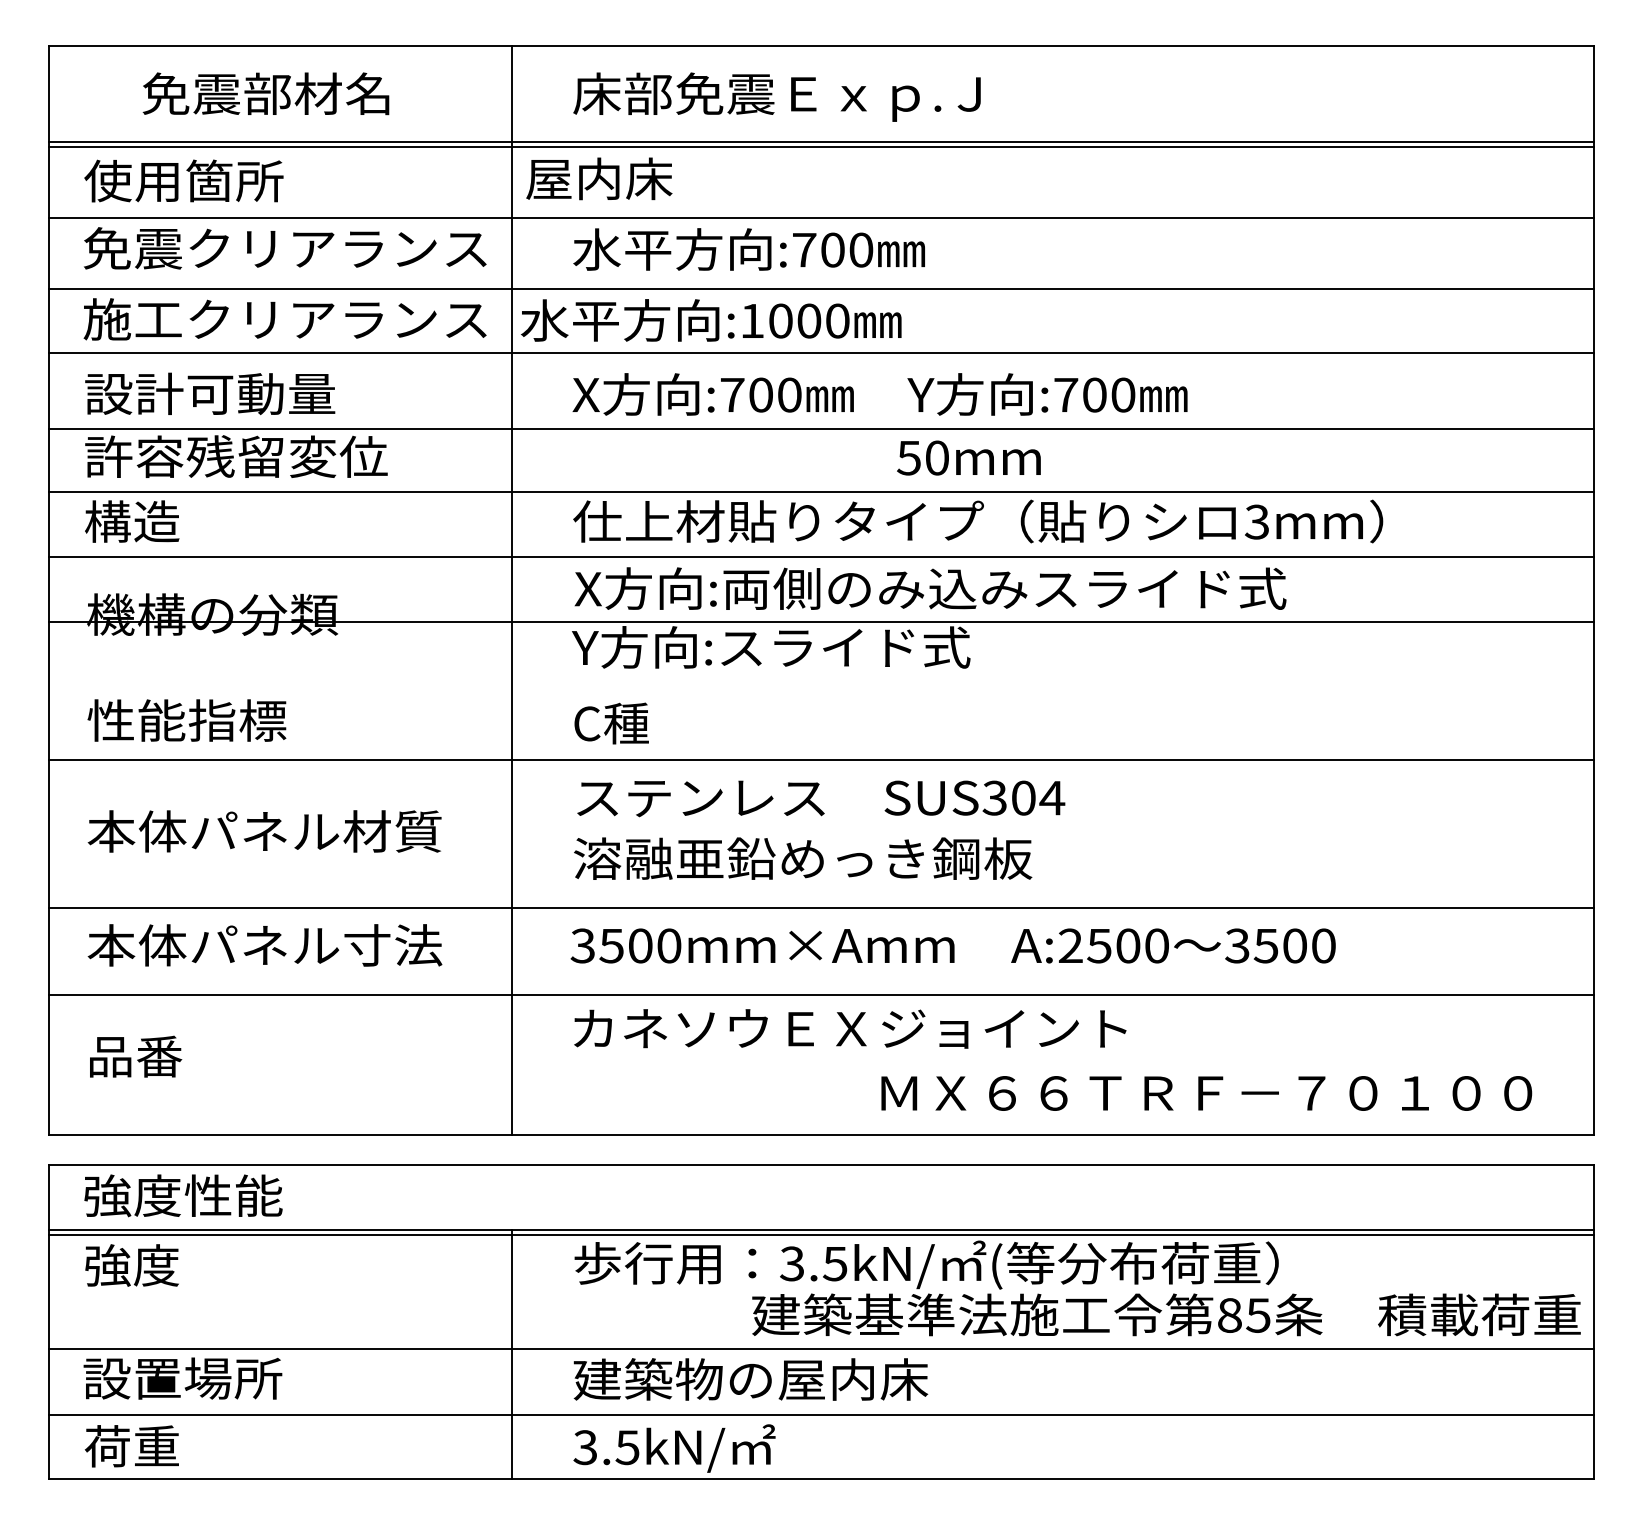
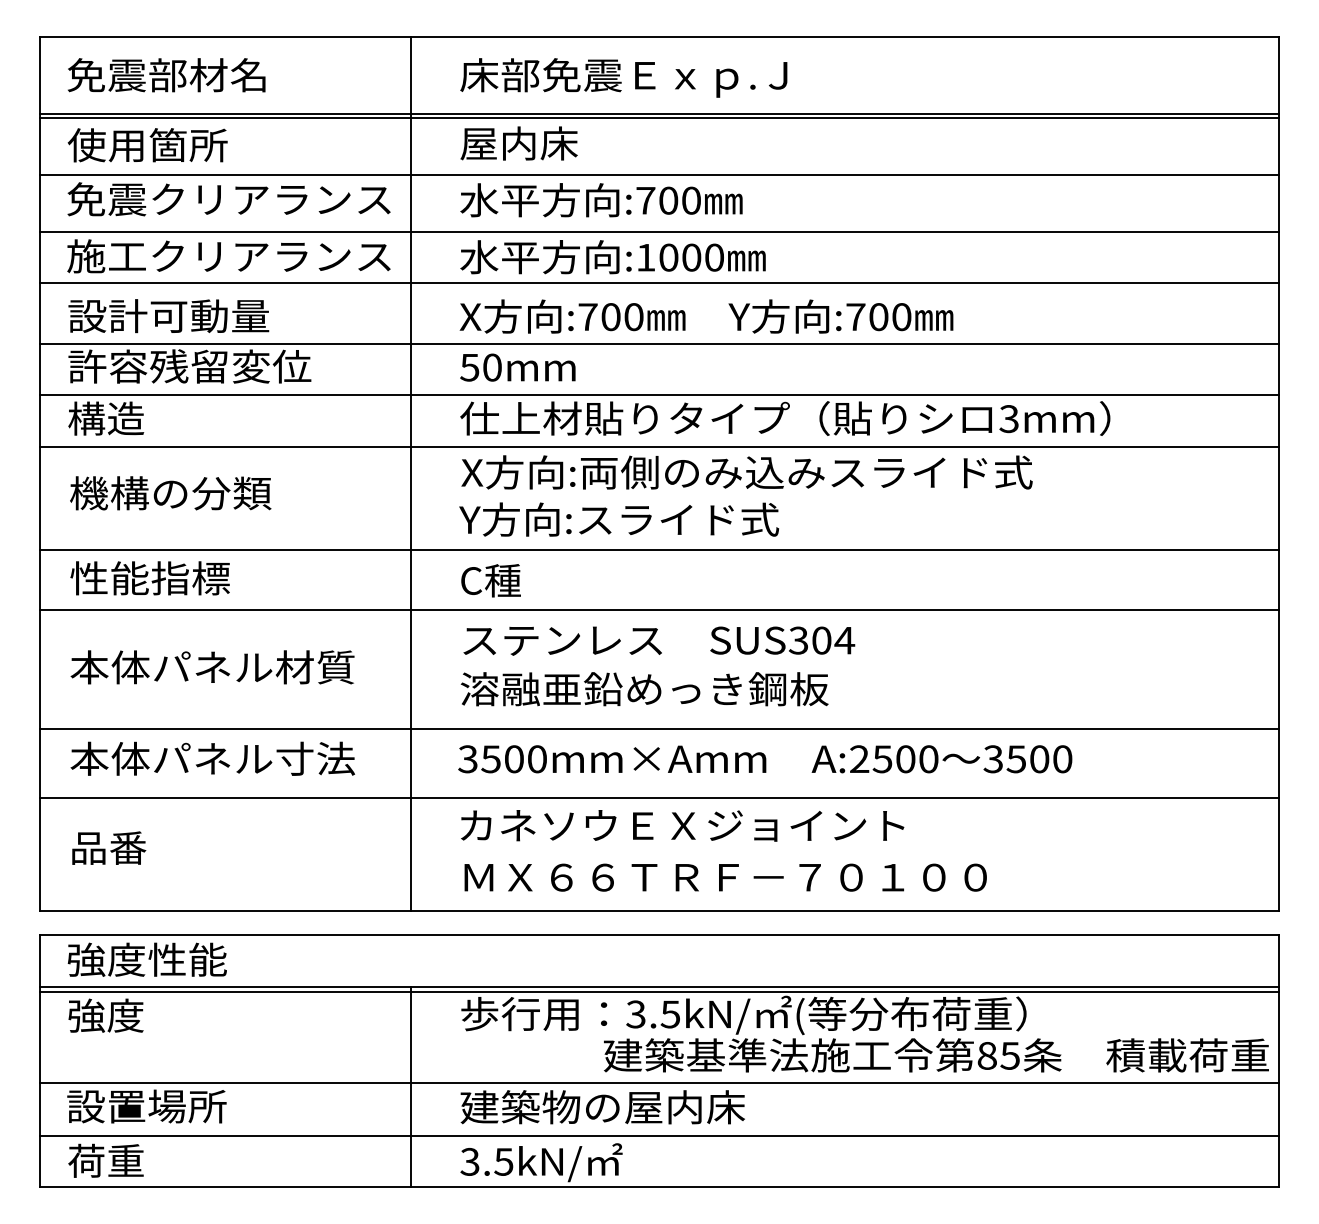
text: (265, 94) -> (166, 75), moved
text: (598, 178) -> (518, 143), moved
text: (710, 320) -> (612, 257), moved
text: (968, 457) -> (517, 367), moved
line: (821, 622) -> (659, 550), moved
text: (1206, 1093) -> (725, 877), moved

